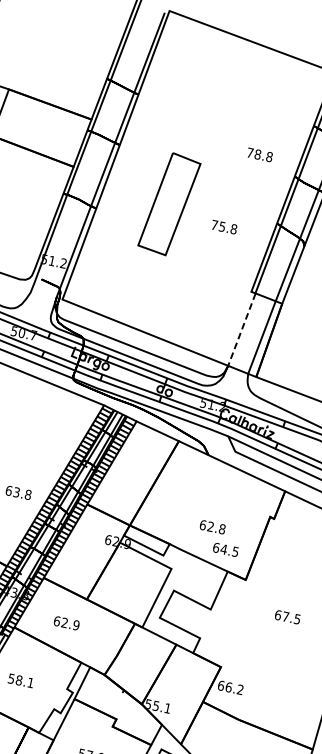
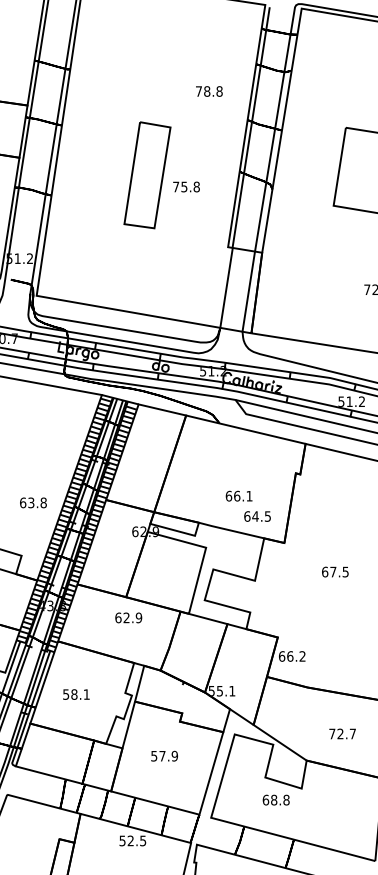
part: (260, 155) -> (209, 91), moved
part: (169, 204) -> (147, 175), moved
line: (241, 330) -> (226, 288), dashed -> solid
text: (216, 527) -> (243, 495), 62.8 -> 66.1
part: (66, 622) -> (128, 617), moved

